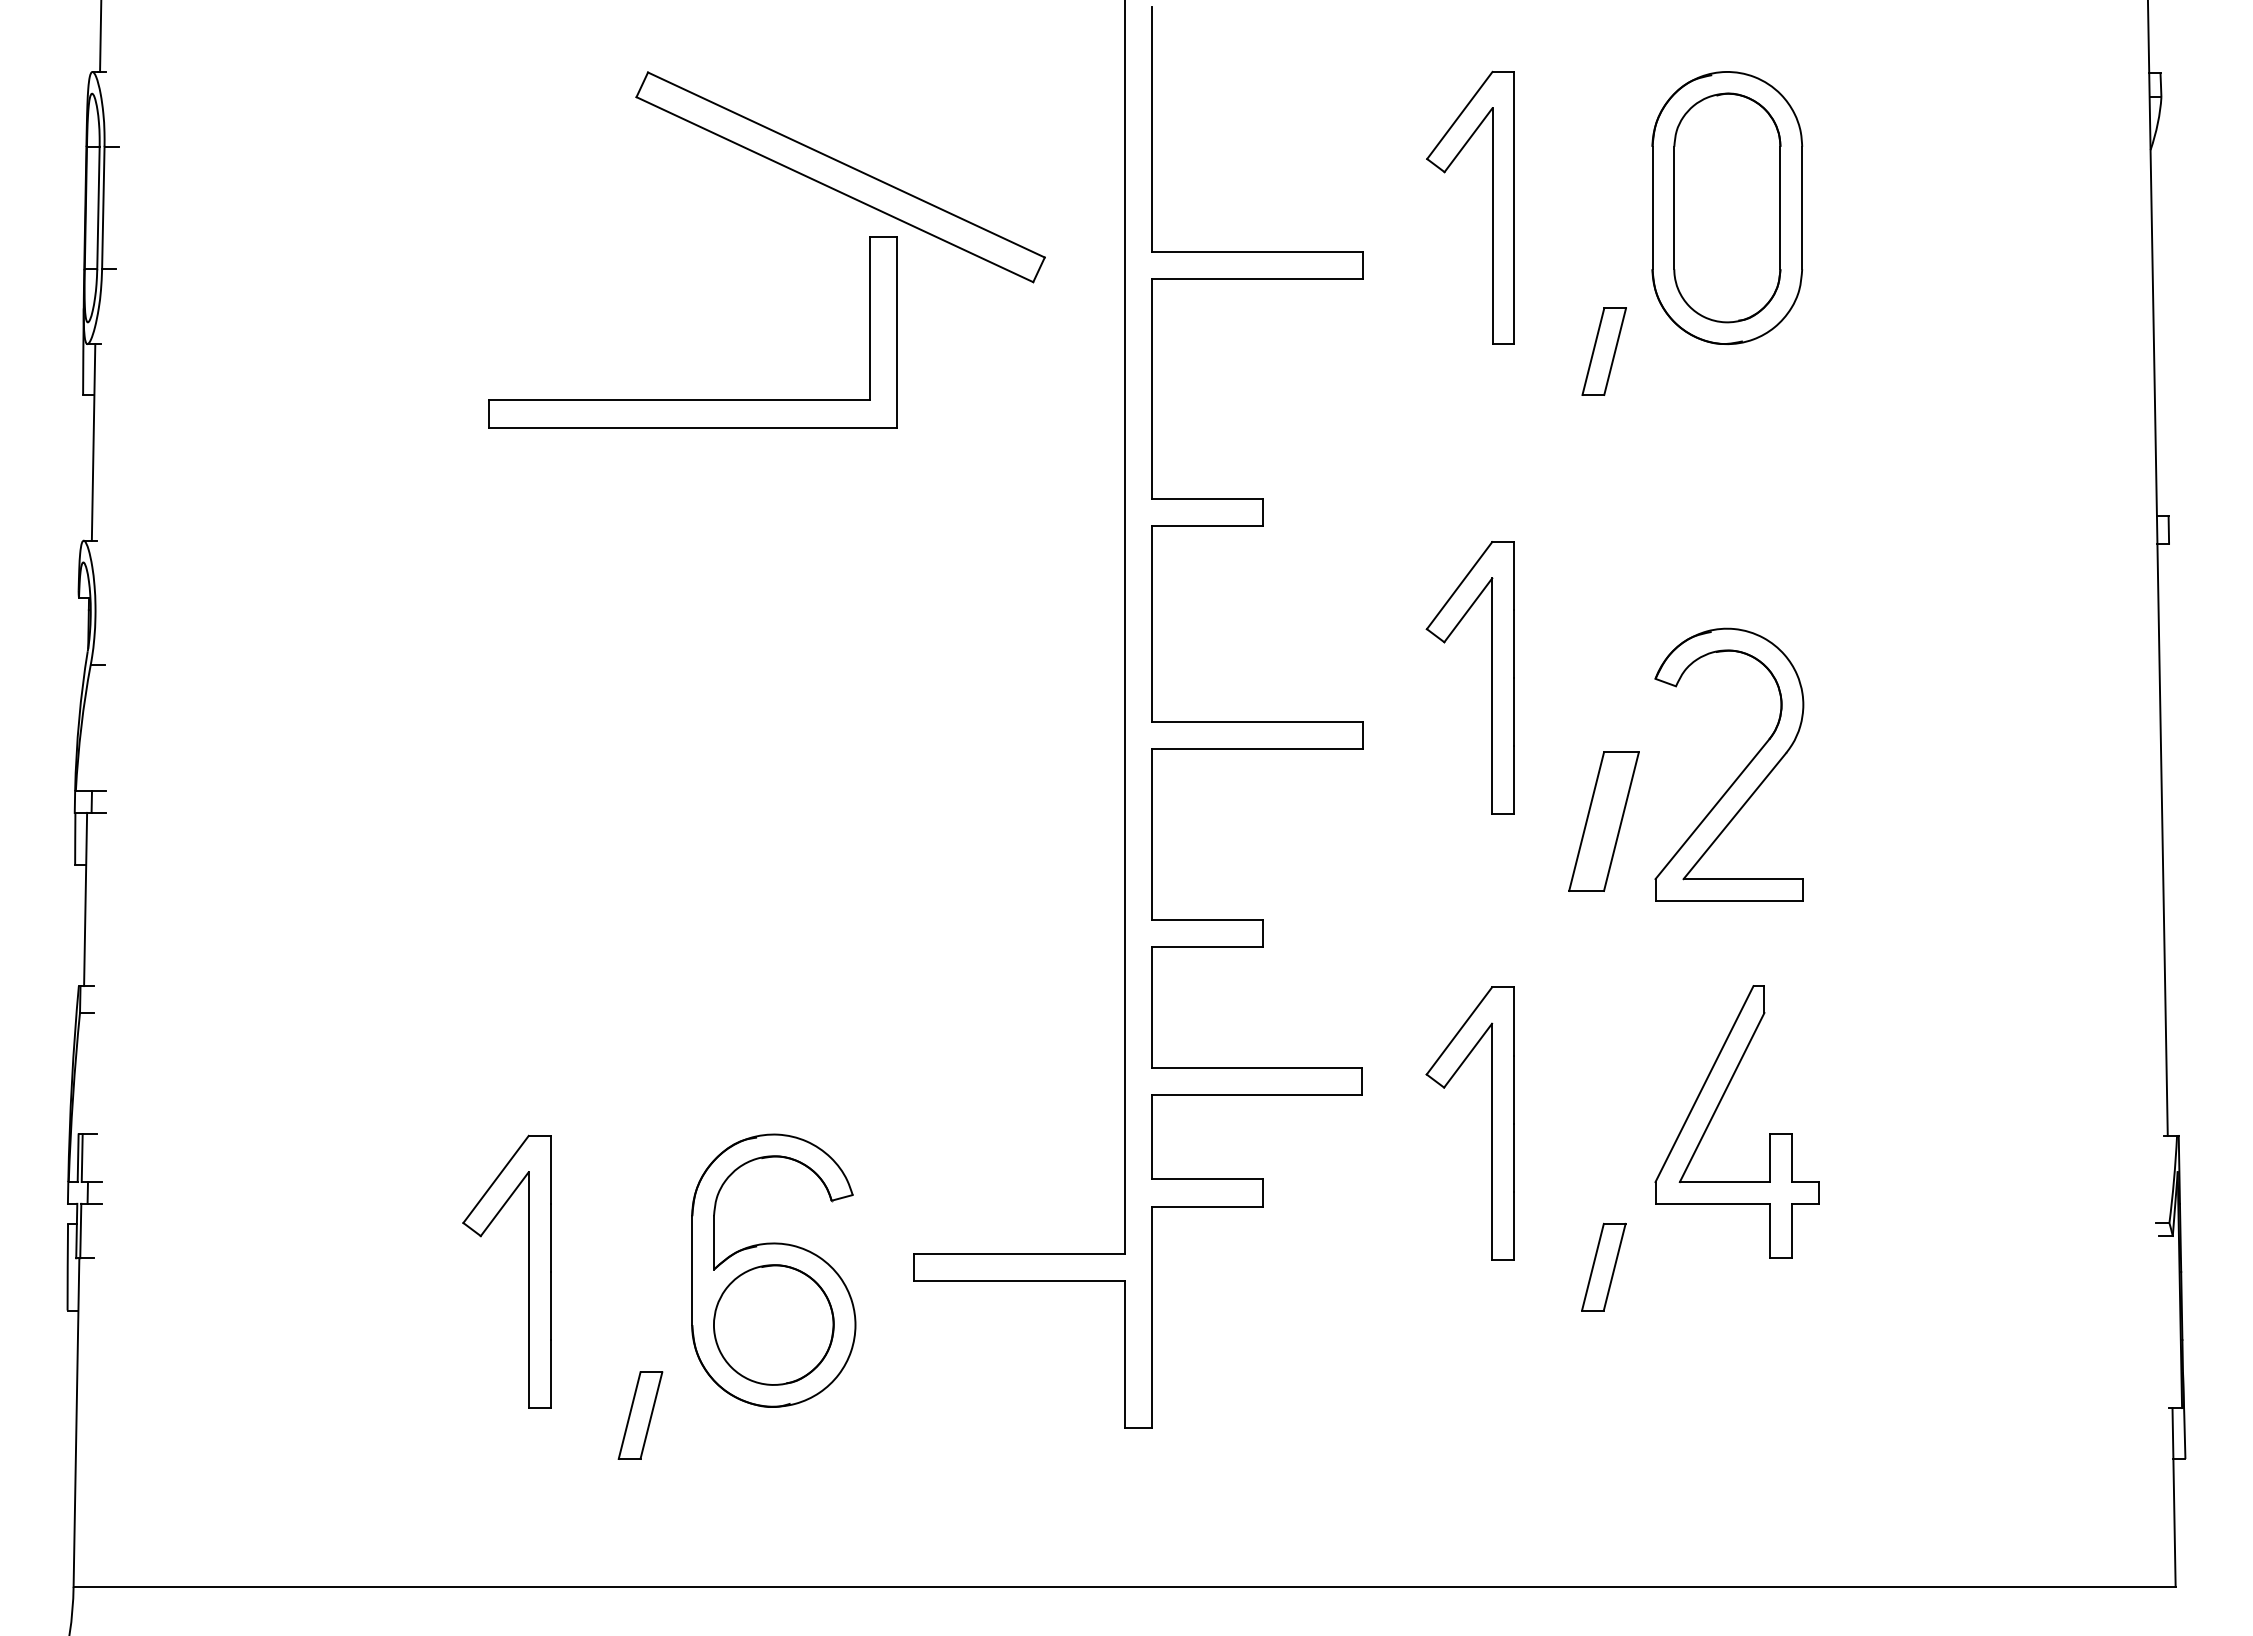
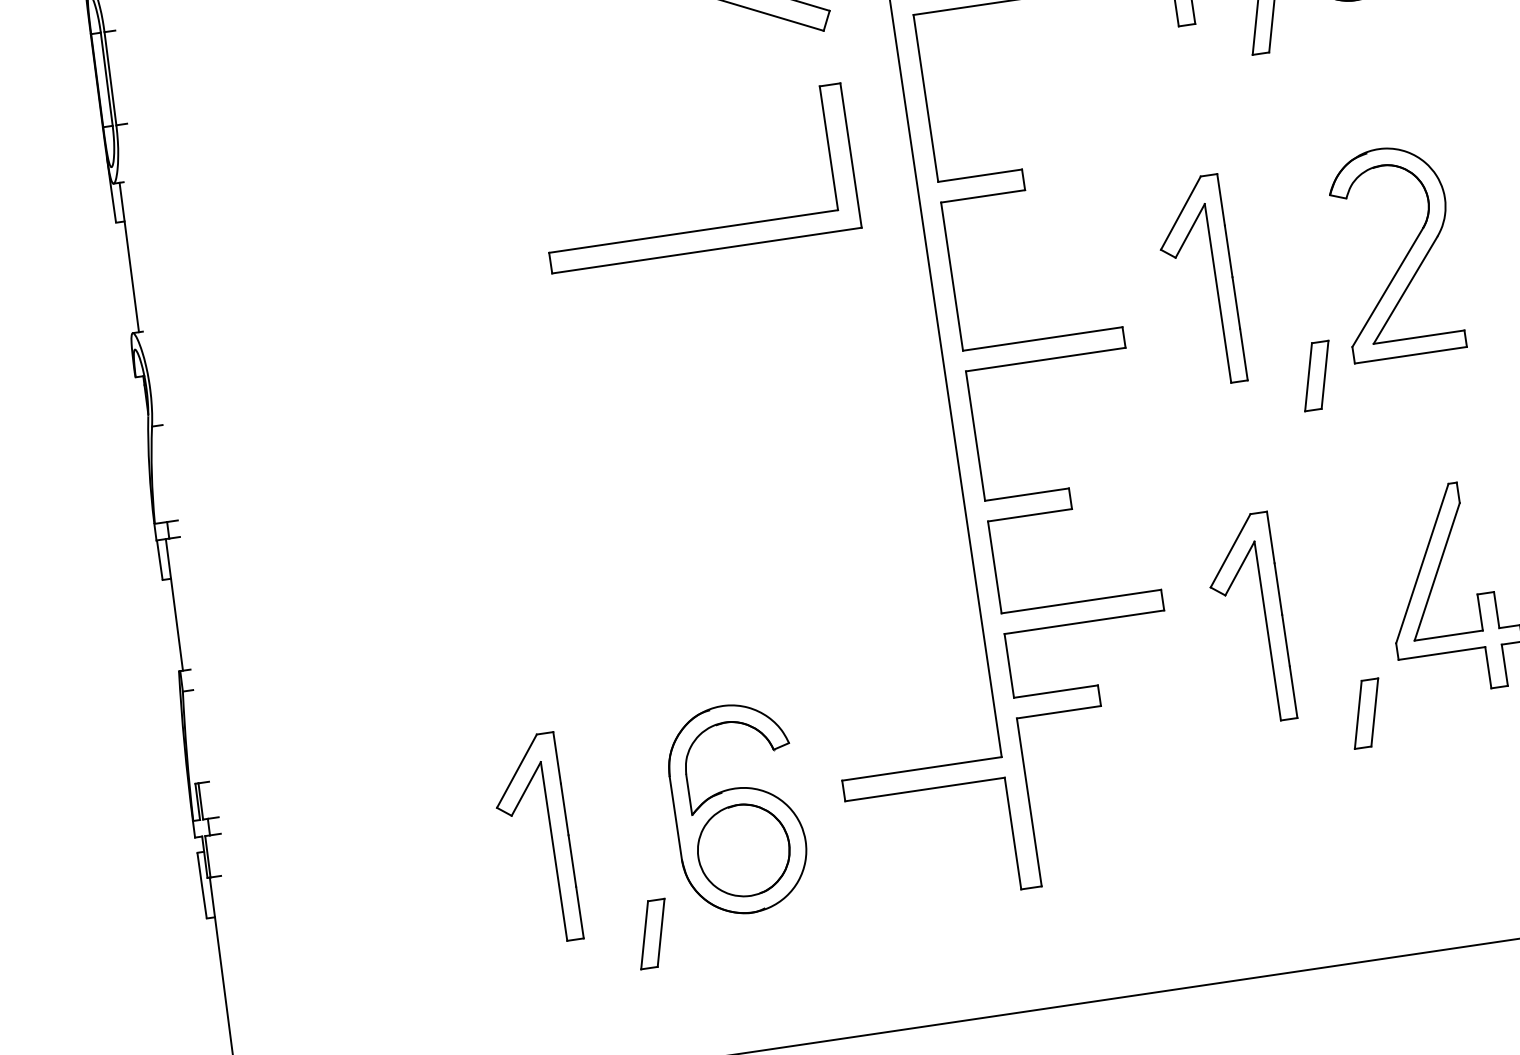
part: (692, 399) -> (703, 229), moved
part: (1741, 771) -> (1405, 255), moved
part: (1603, 821) -> (1316, 375), size x0.62

